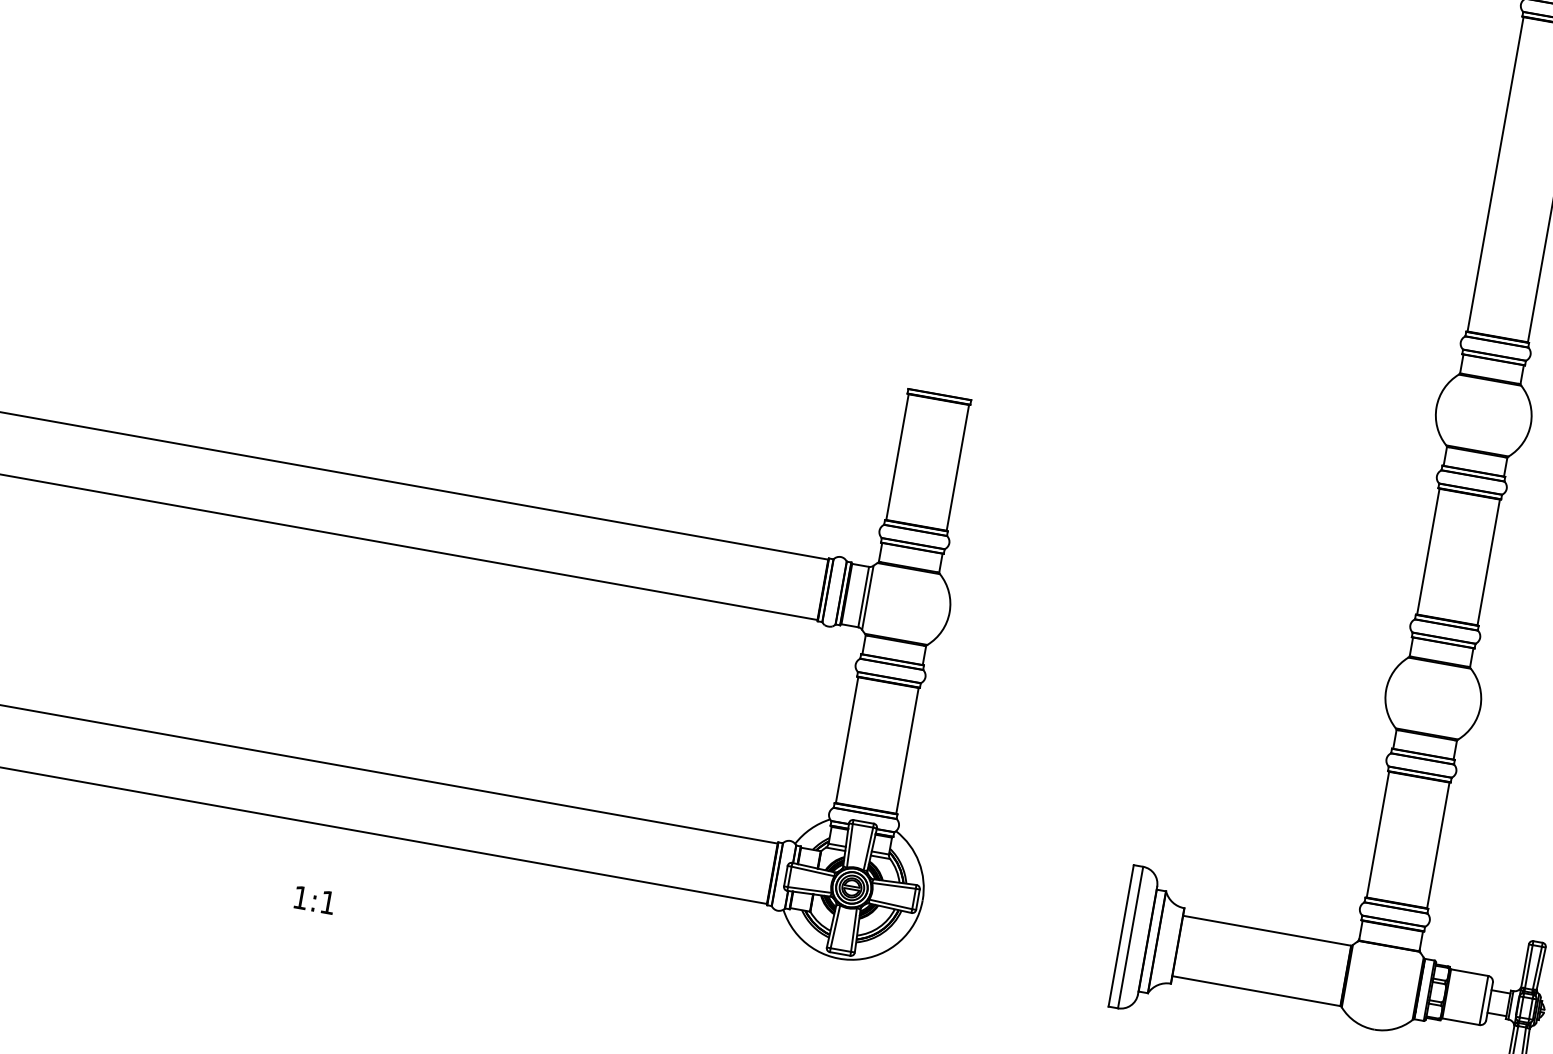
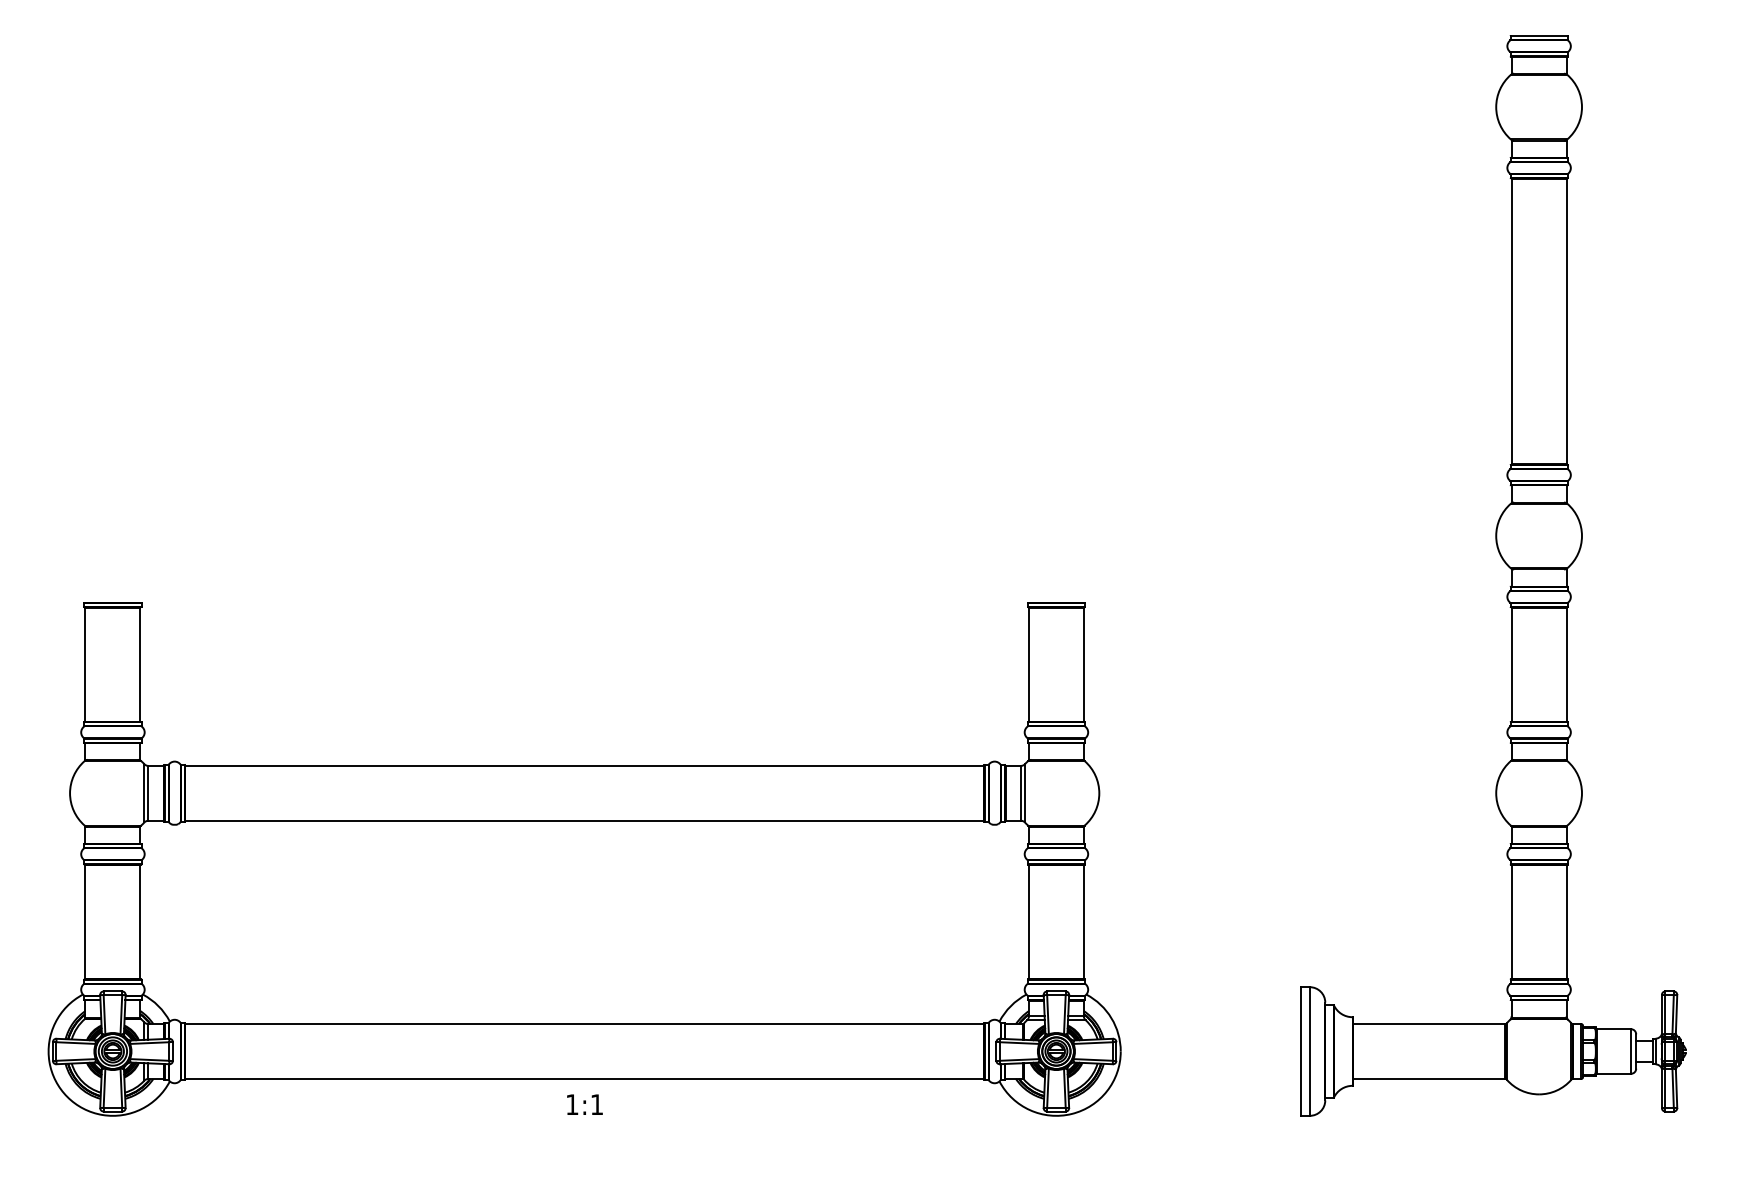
text: (314, 899) -> (584, 1104), moved

